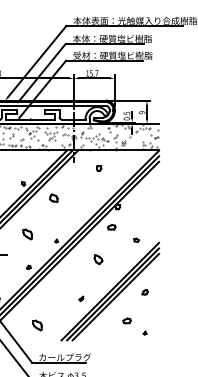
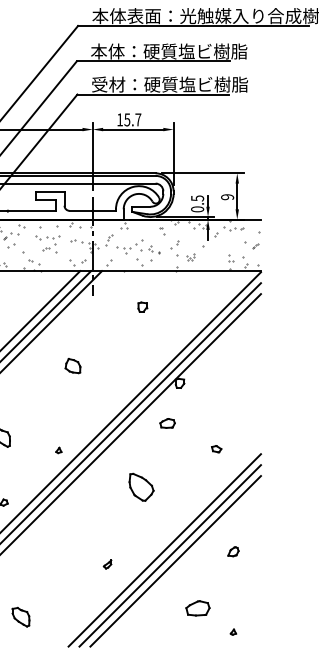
part: (53, 197) -> (72, 364), moved
part: (98, 259) -> (141, 486), size x1.6
part: (126, 320) -> (196, 607), size x1.6

